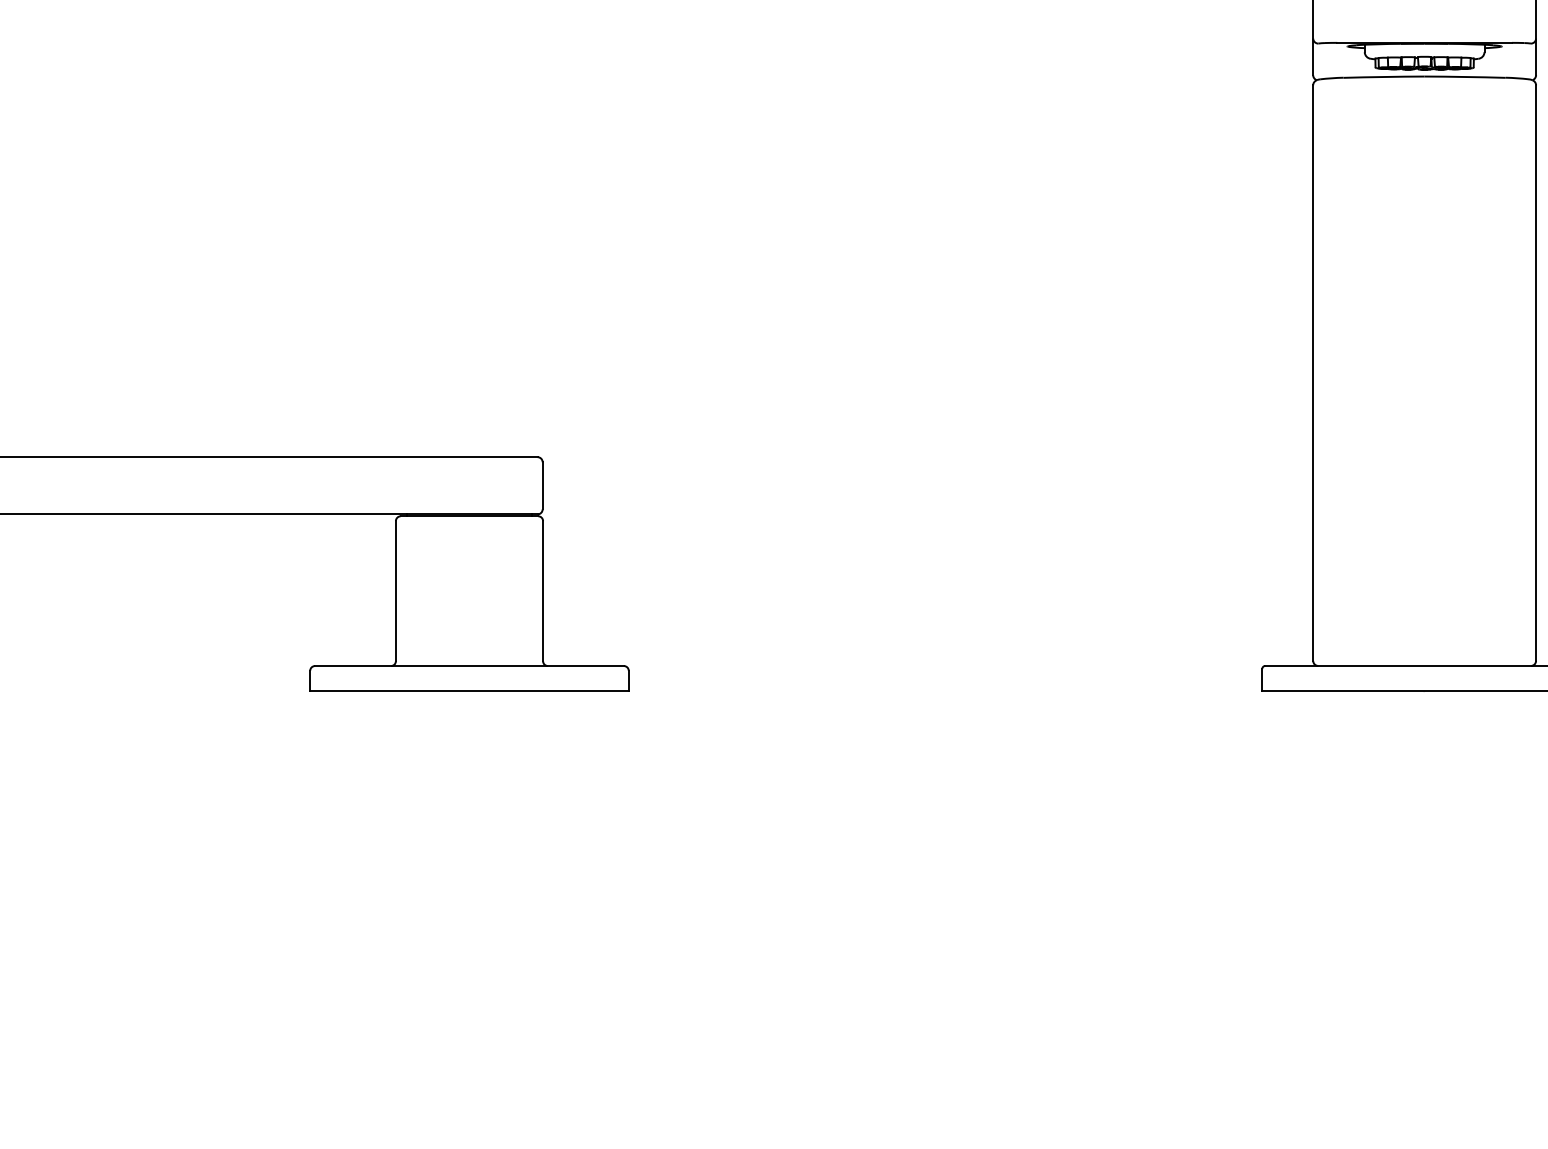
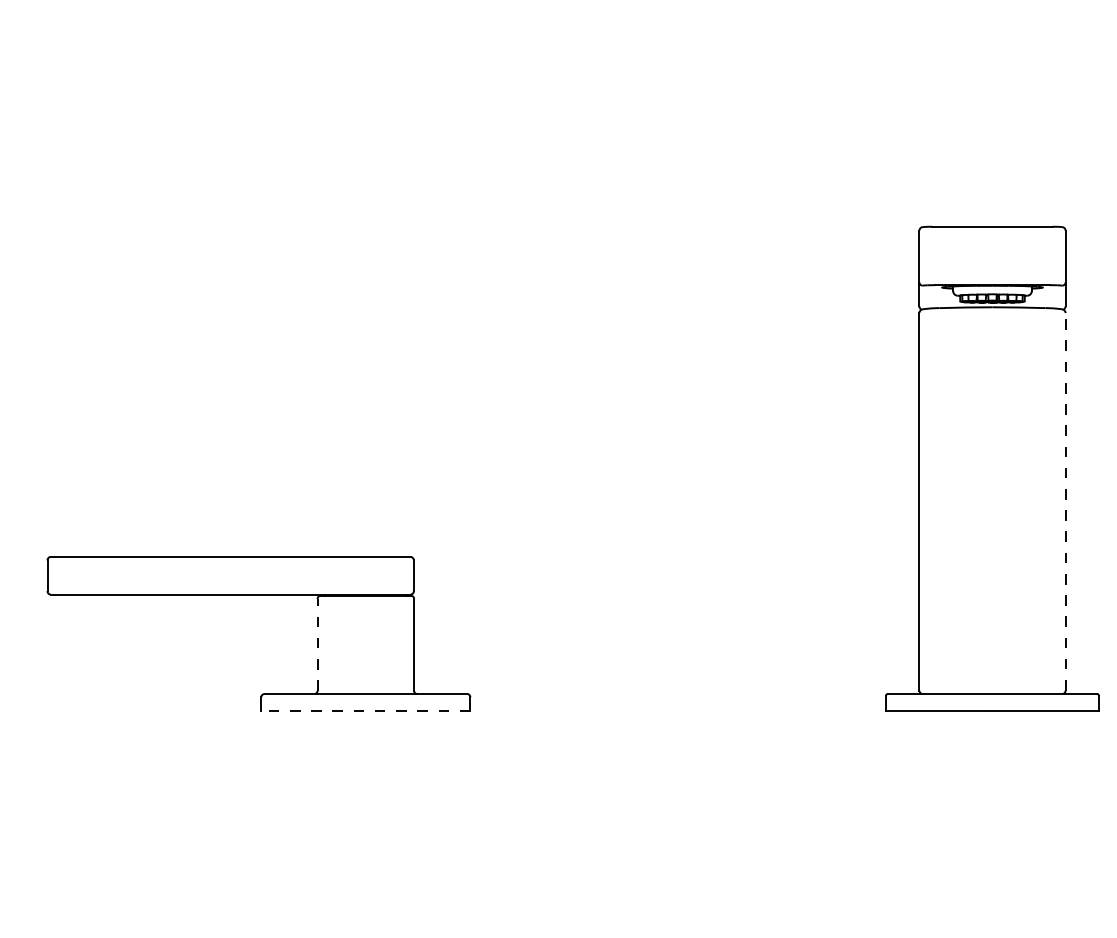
line: (1535, 372) -> (1065, 501), solid -> dashed
line: (395, 590) -> (317, 644), solid -> dashed
line: (468, 691) -> (365, 710), solid -> dashed

